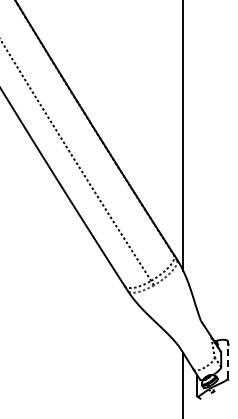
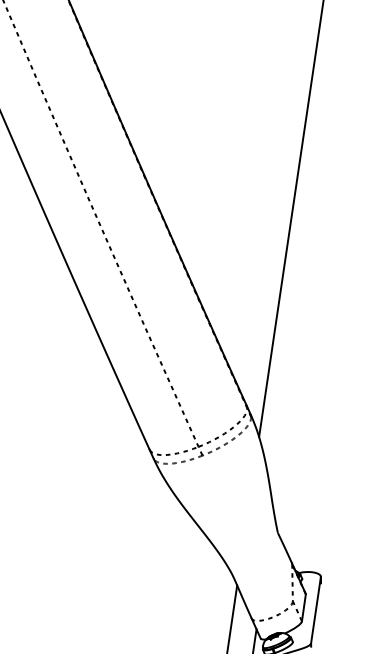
line: (227, 359) -> (315, 609), dashed -> solid

